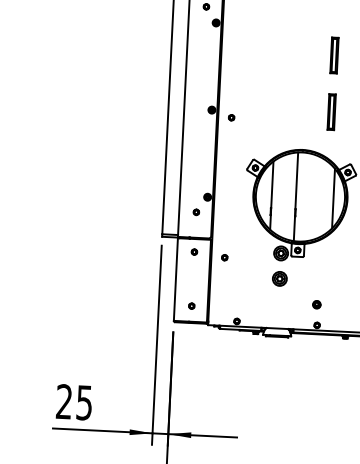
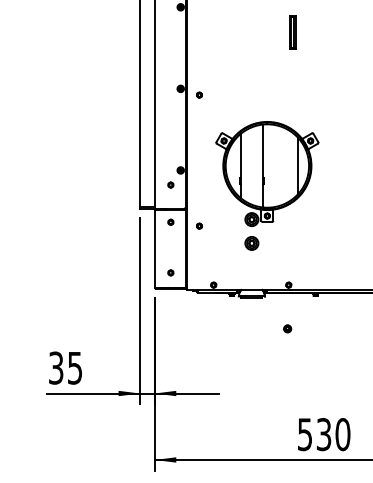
part: (331, 112) -> (292, 85), removed
part: (316, 304) -> (287, 328), moved
text: (64, 401) -> (56, 367), 25 -> 35

